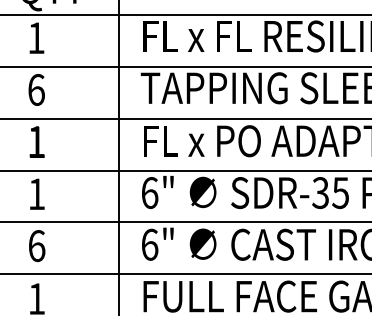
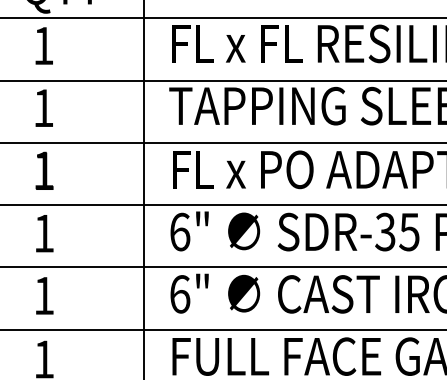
text: (36, 89) -> (43, 107), 6 -> 1
text: (37, 246) -> (44, 296), 6 -> 1

